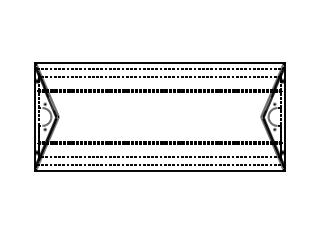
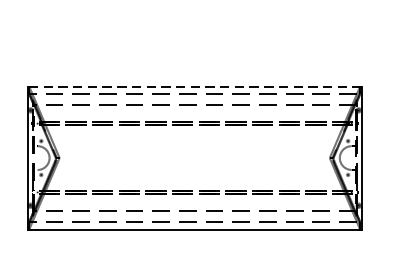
line: (160, 63) -> (195, 86), solid -> dashed

